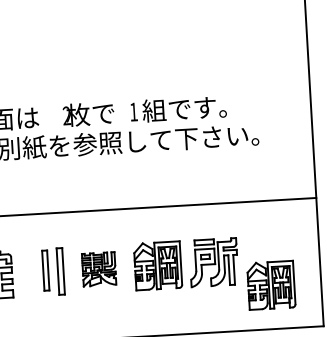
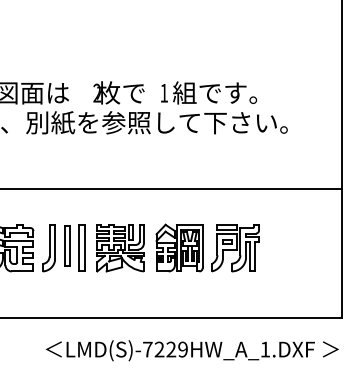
part: (99, 269) -> (120, 248), size x1.43
part: (27, 273) -> (48, 248), added
part: (271, 284) -> (291, 273), removed

